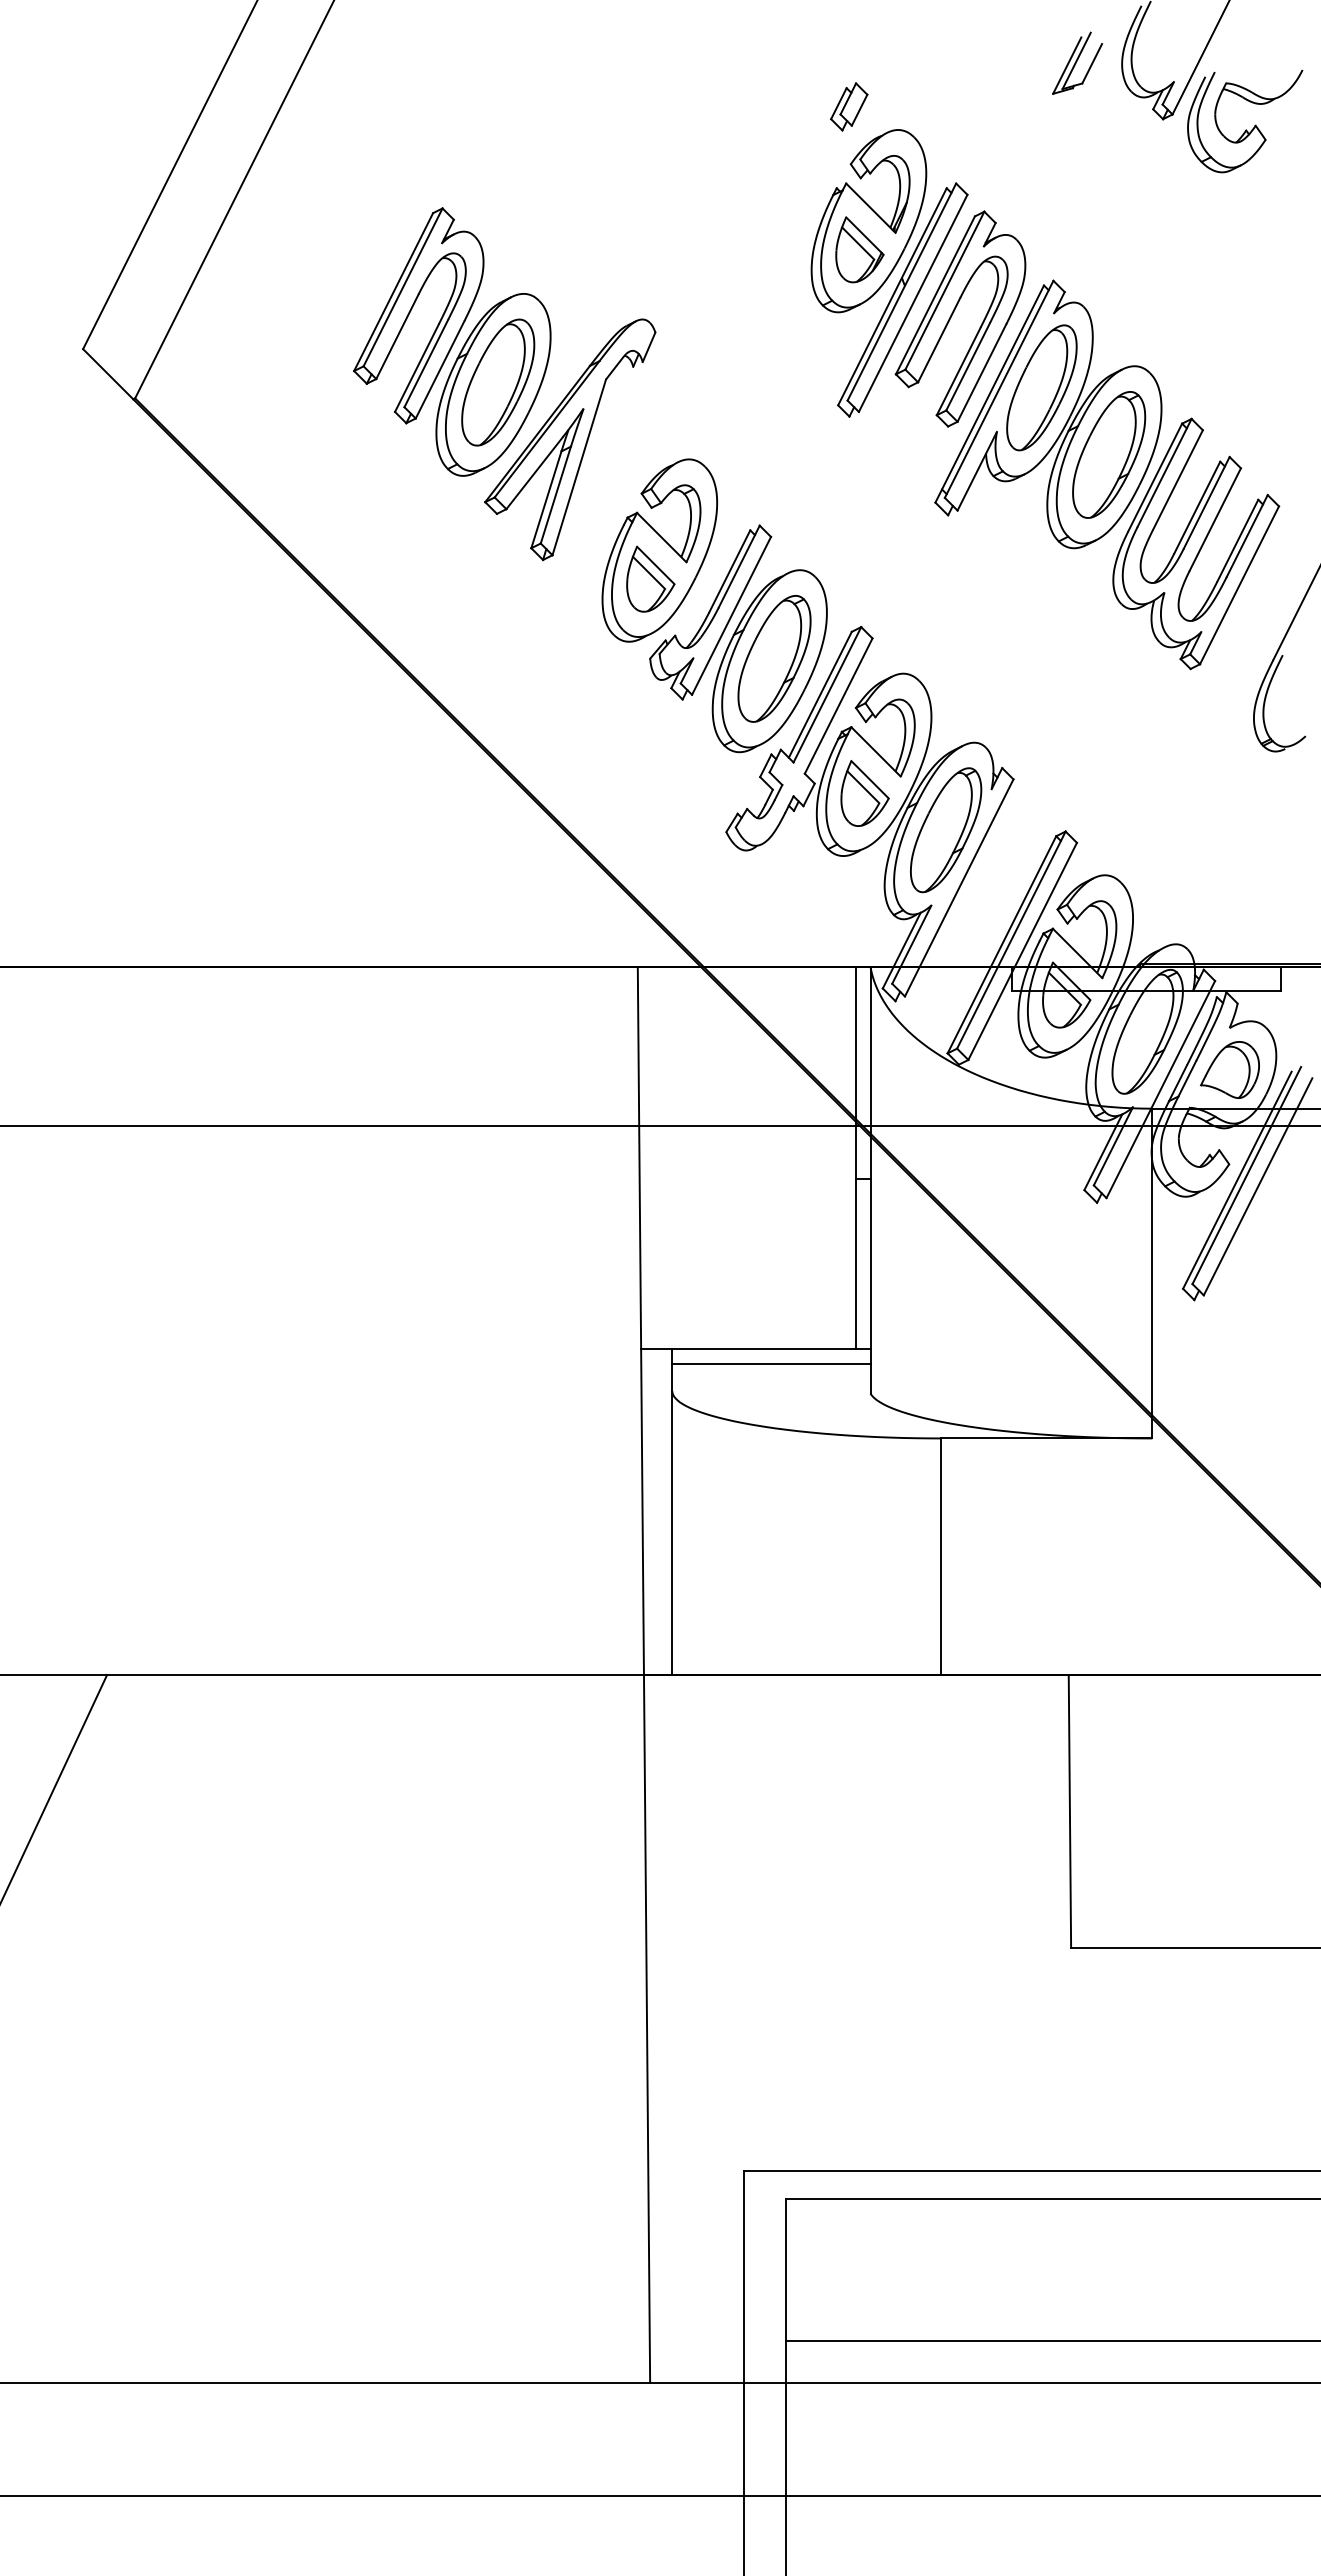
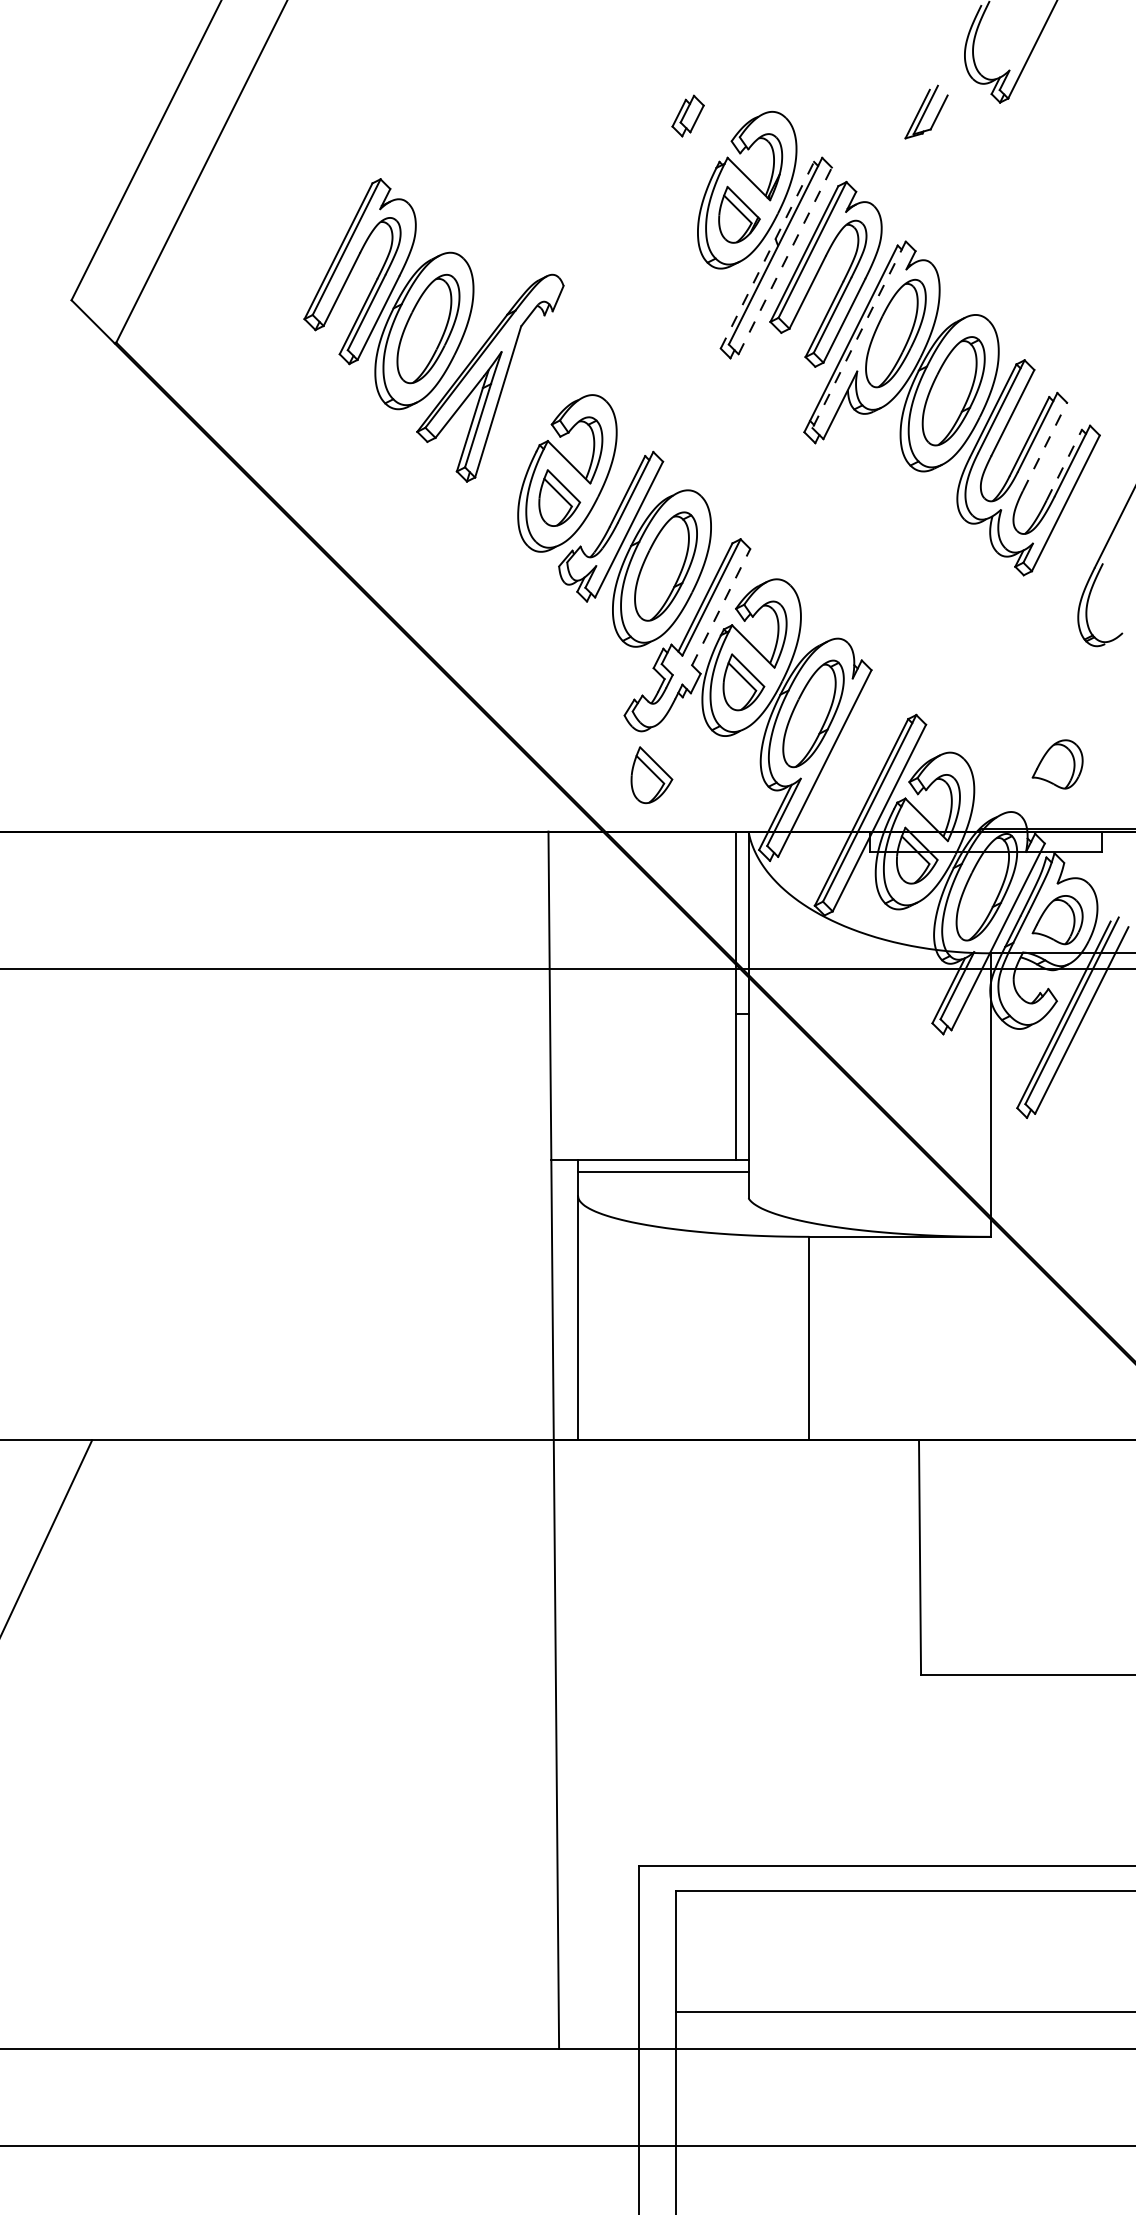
part: (1077, 62) -> (926, 111), moved
part: (849, 106) -> (688, 115), moved
part: (1245, 129) -> (1070, 111), removed
line: (892, 296) -> (767, 255), solid -> dashed
line: (913, 302) -> (785, 260), solid -> dashed
line: (998, 389) -> (858, 334), solid -> dashed
line: (1215, 519) -> (1045, 446), solid -> dashed
line: (1237, 540) -> (1064, 464), solid -> dashed
line: (838, 706) -> (721, 607), solid -> dashed
part: (1229, 888) -> (1057, 764), added
part: (757, 901) -> (651, 775), added

